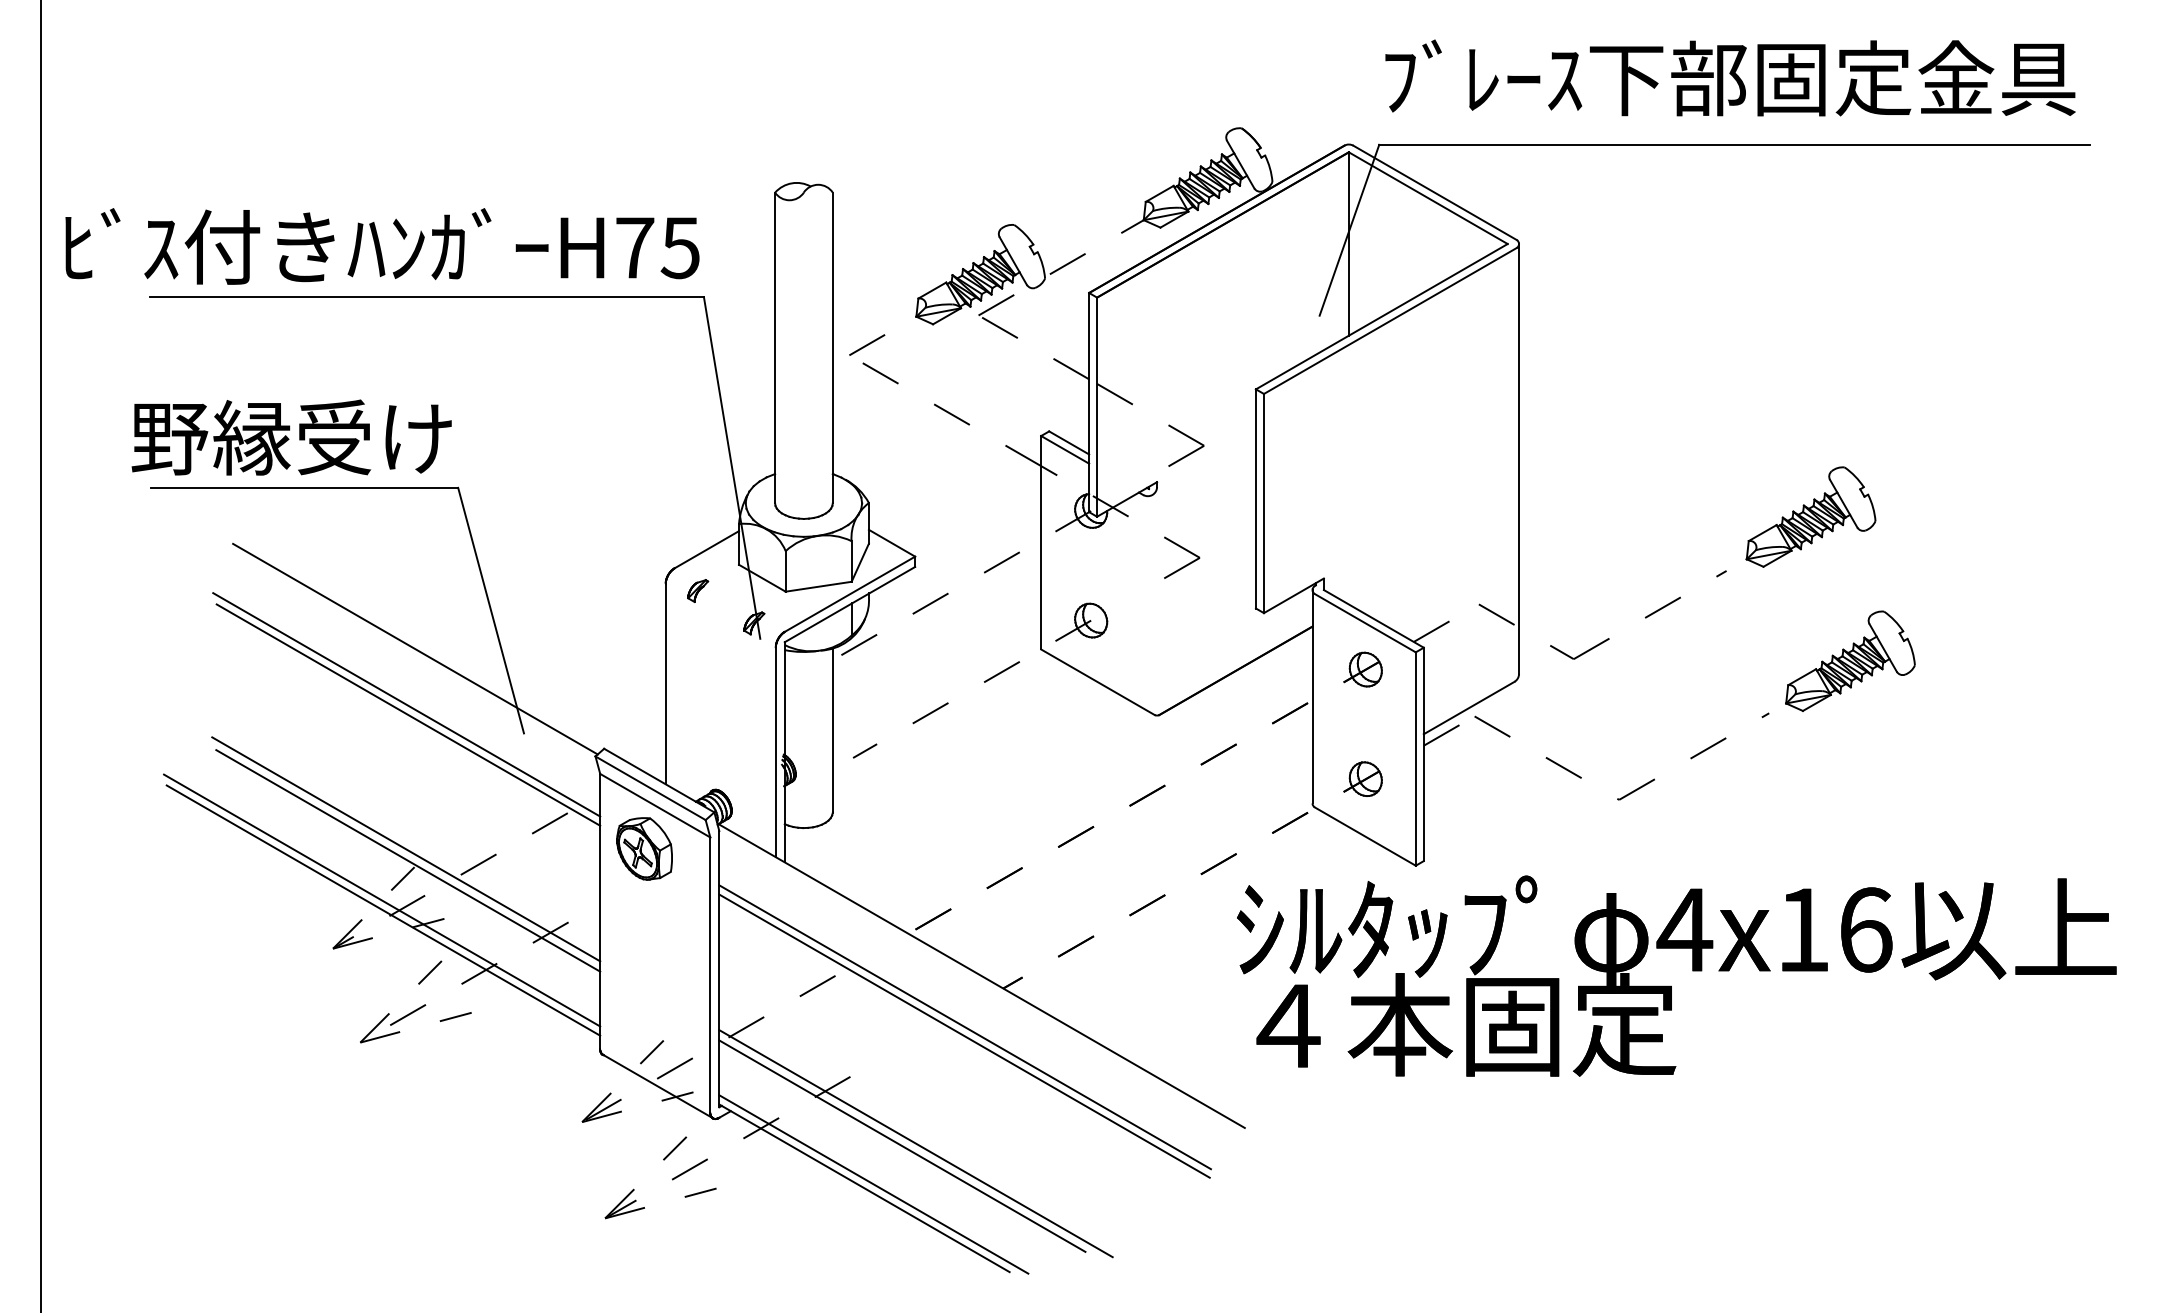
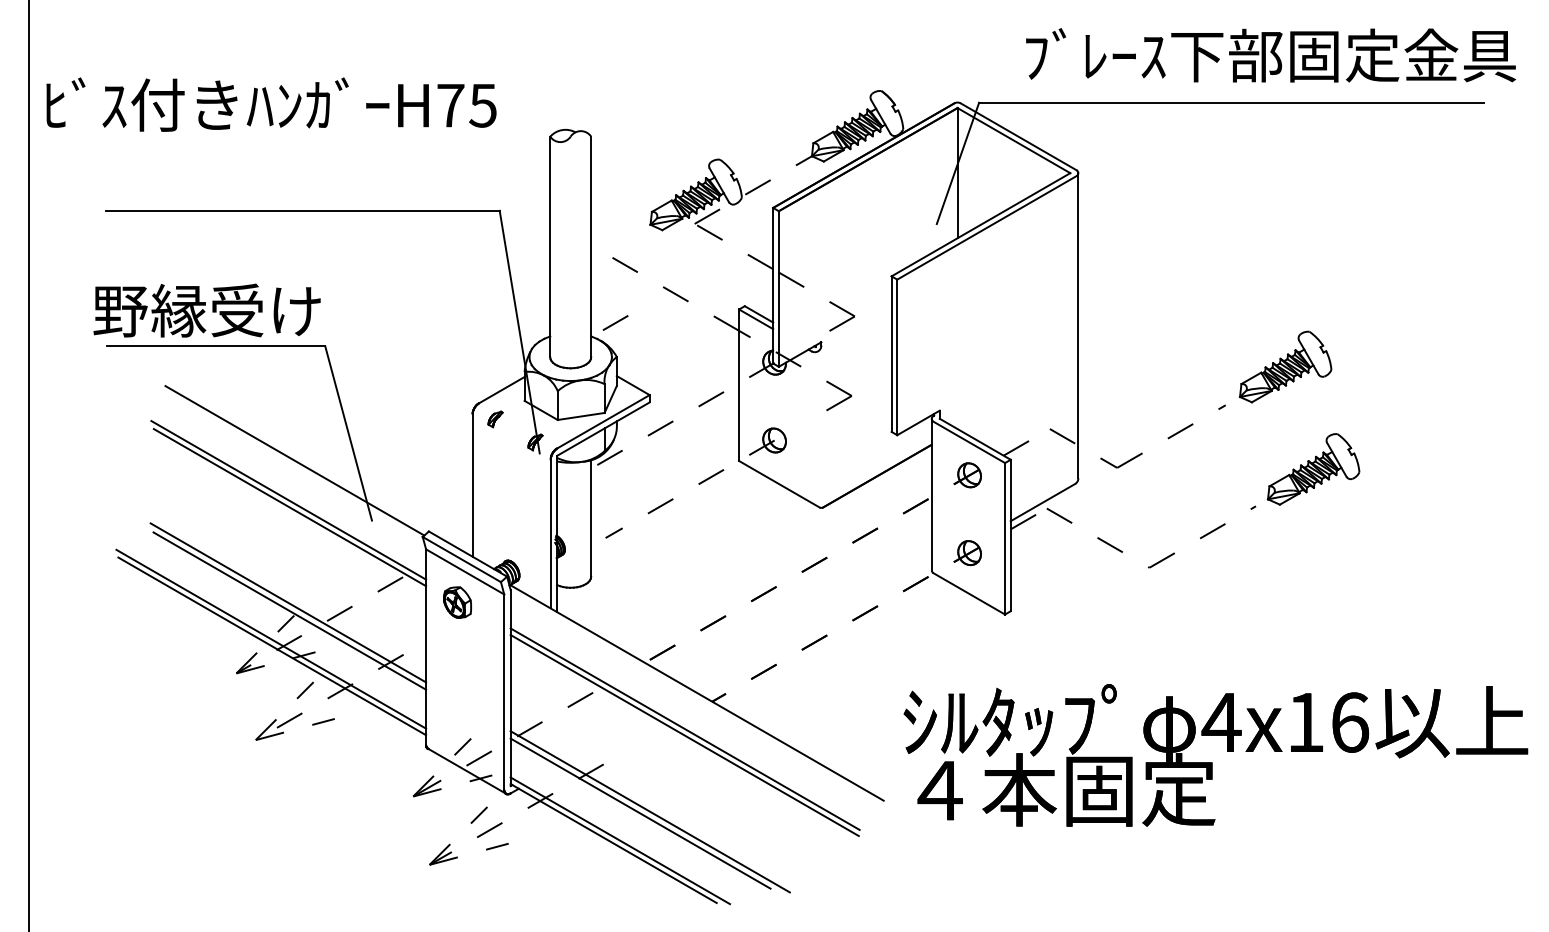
text: (1730, 77) -> (1271, 54), moved
text: (382, 246) -> (271, 104), moved
line: (867, 344) -> (615, 322), moved
part: (644, 848) -> (457, 602), size x0.7
text: (1676, 975) -> (1215, 754), moved

